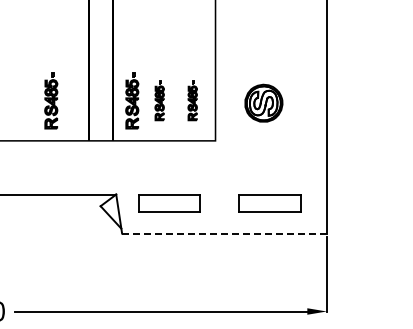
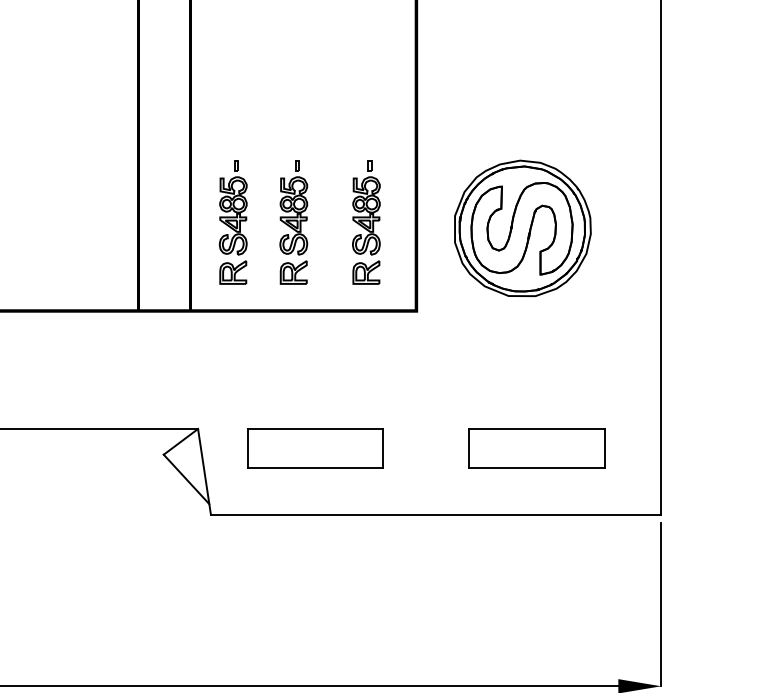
part: (51, 100) -> (55, 222), removed
part: (159, 100) -> (293, 222), size x1.43
part: (192, 100) -> (365, 222), size x1.43
part: (263, 102) -> (521, 226), size x1.67
line: (223, 233) -> (433, 514), dashed -> solid

